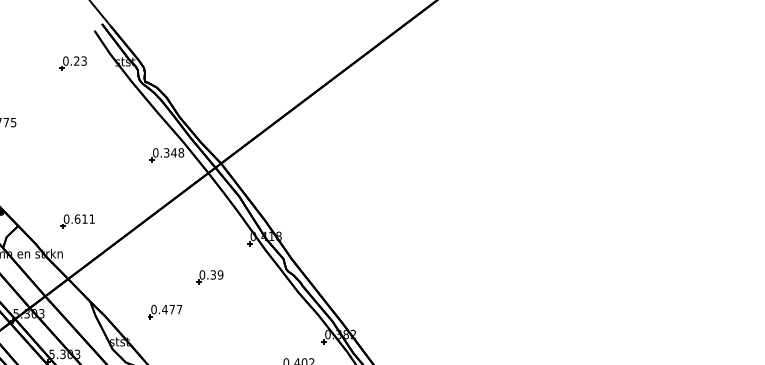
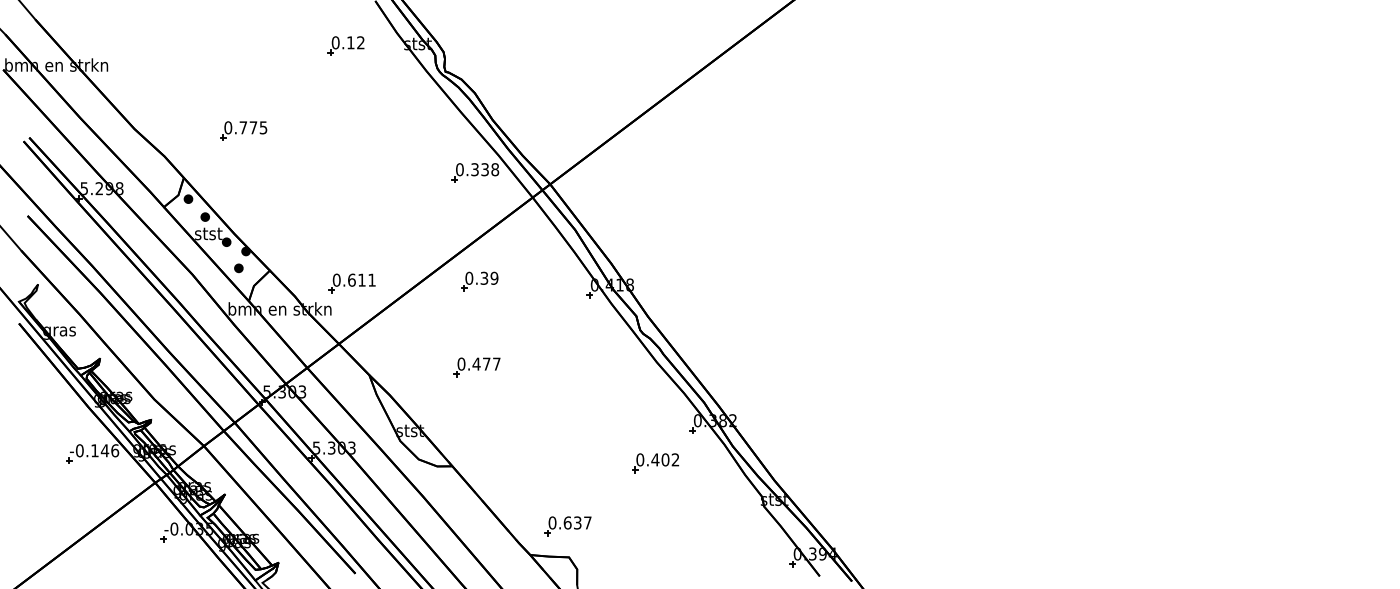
text: (80, 60) -> (355, 42), 0.23 -> 0.12
text: (173, 152) -> (484, 169), 0.348 -> 0.338
part: (77, 221) -> (351, 283), moved
part: (209, 277) -> (479, 281), moved
part: (164, 311) -> (476, 367), moved

